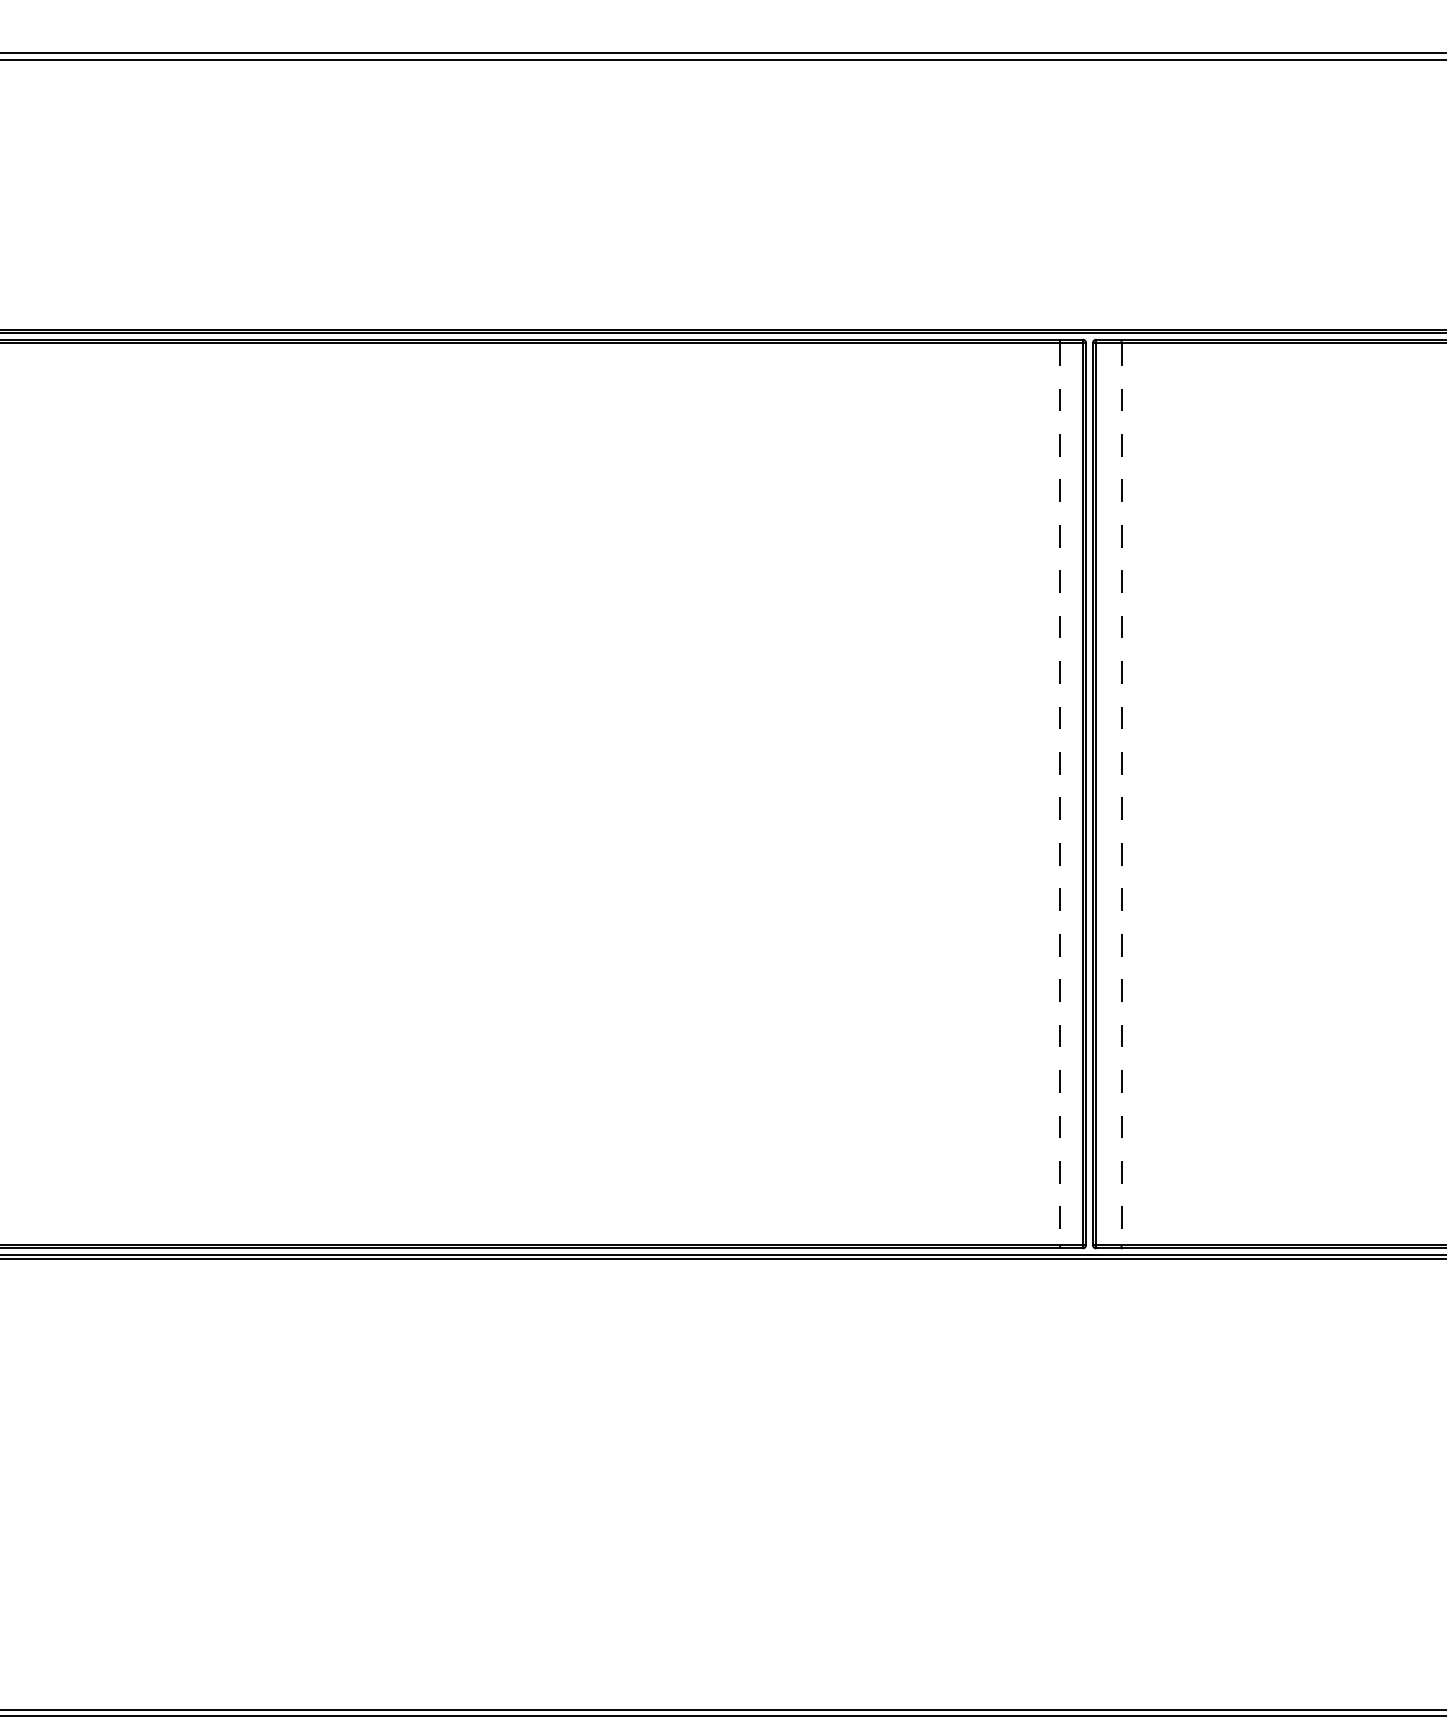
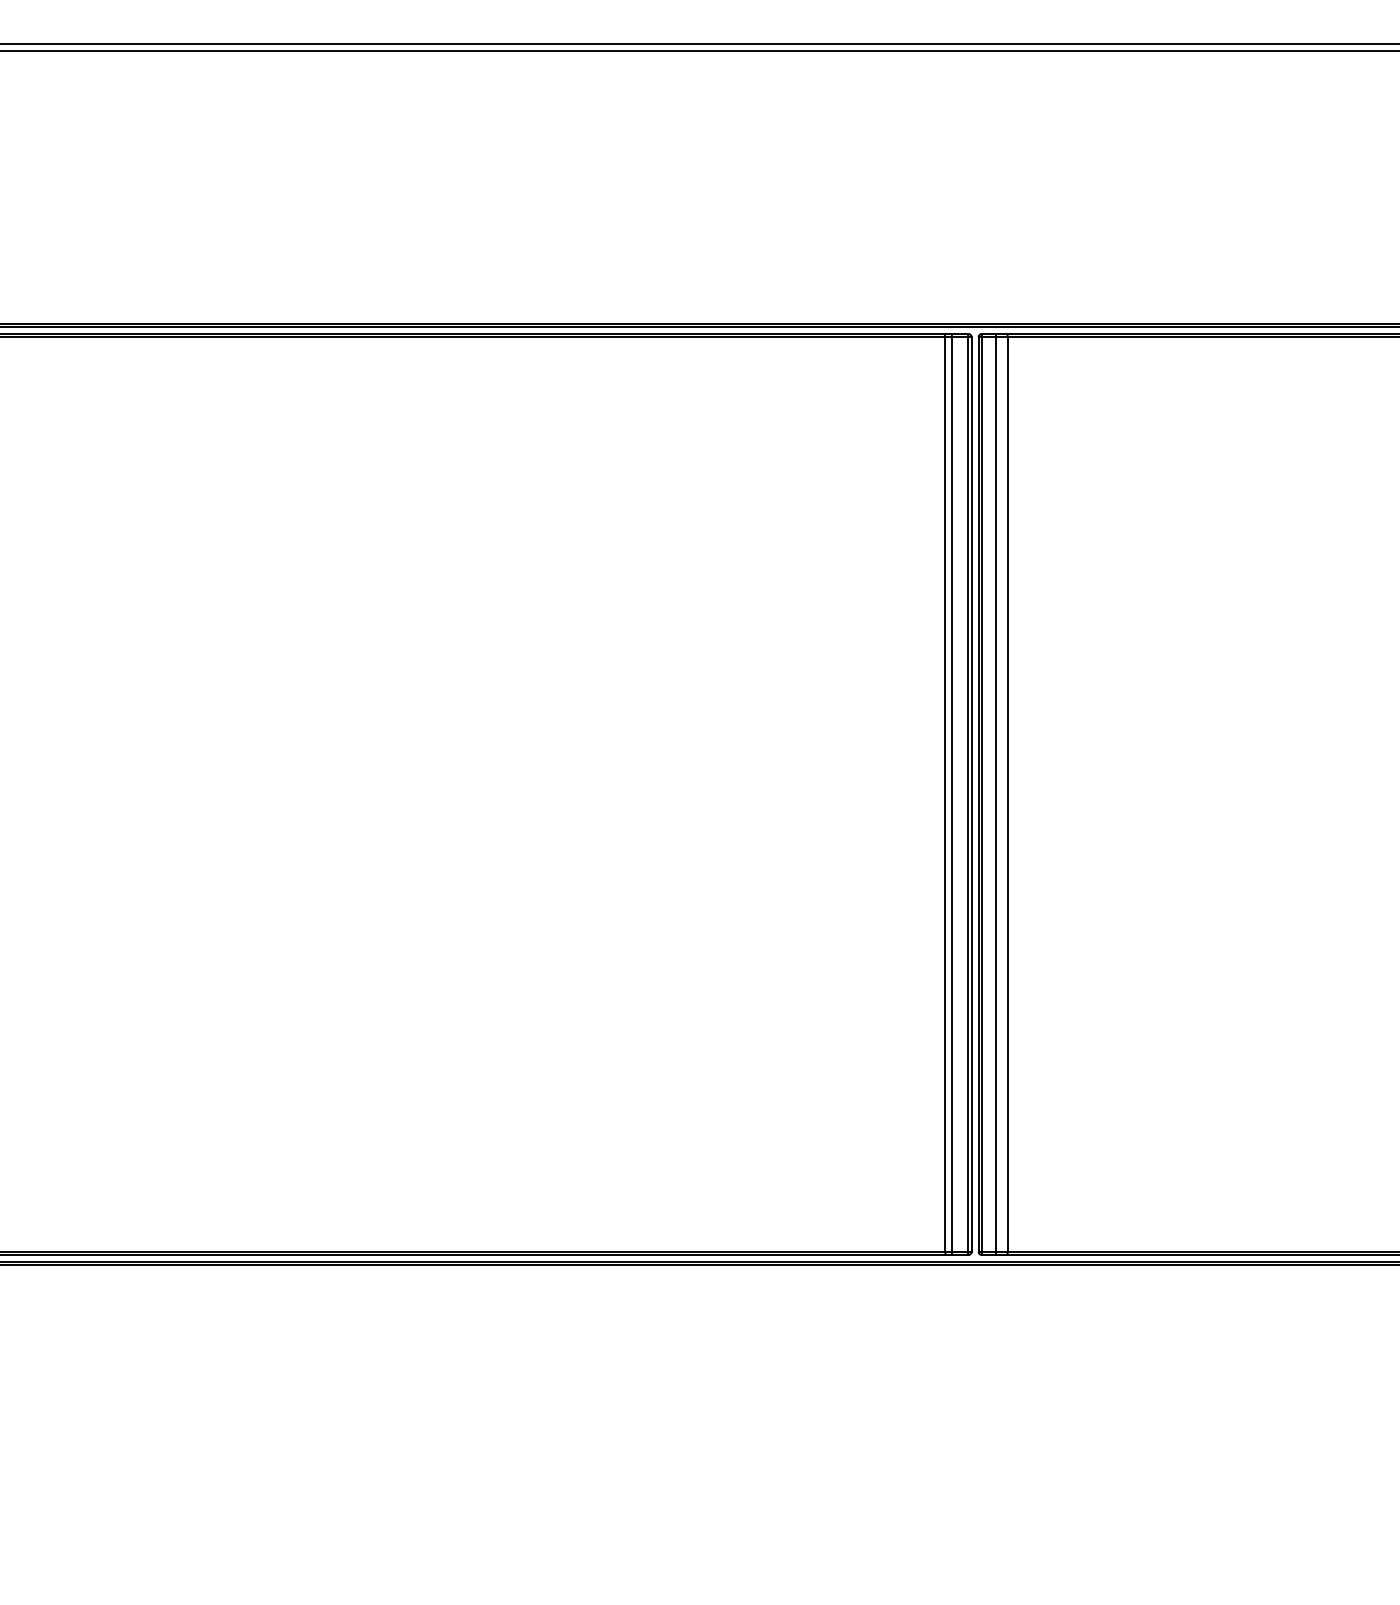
line: (1066, 793) -> (951, 793), added
line: (1109, 793) -> (995, 793), added
line: (1060, 794) -> (945, 794), dashed -> solid
line: (1121, 794) -> (1007, 794), dashed -> solid

